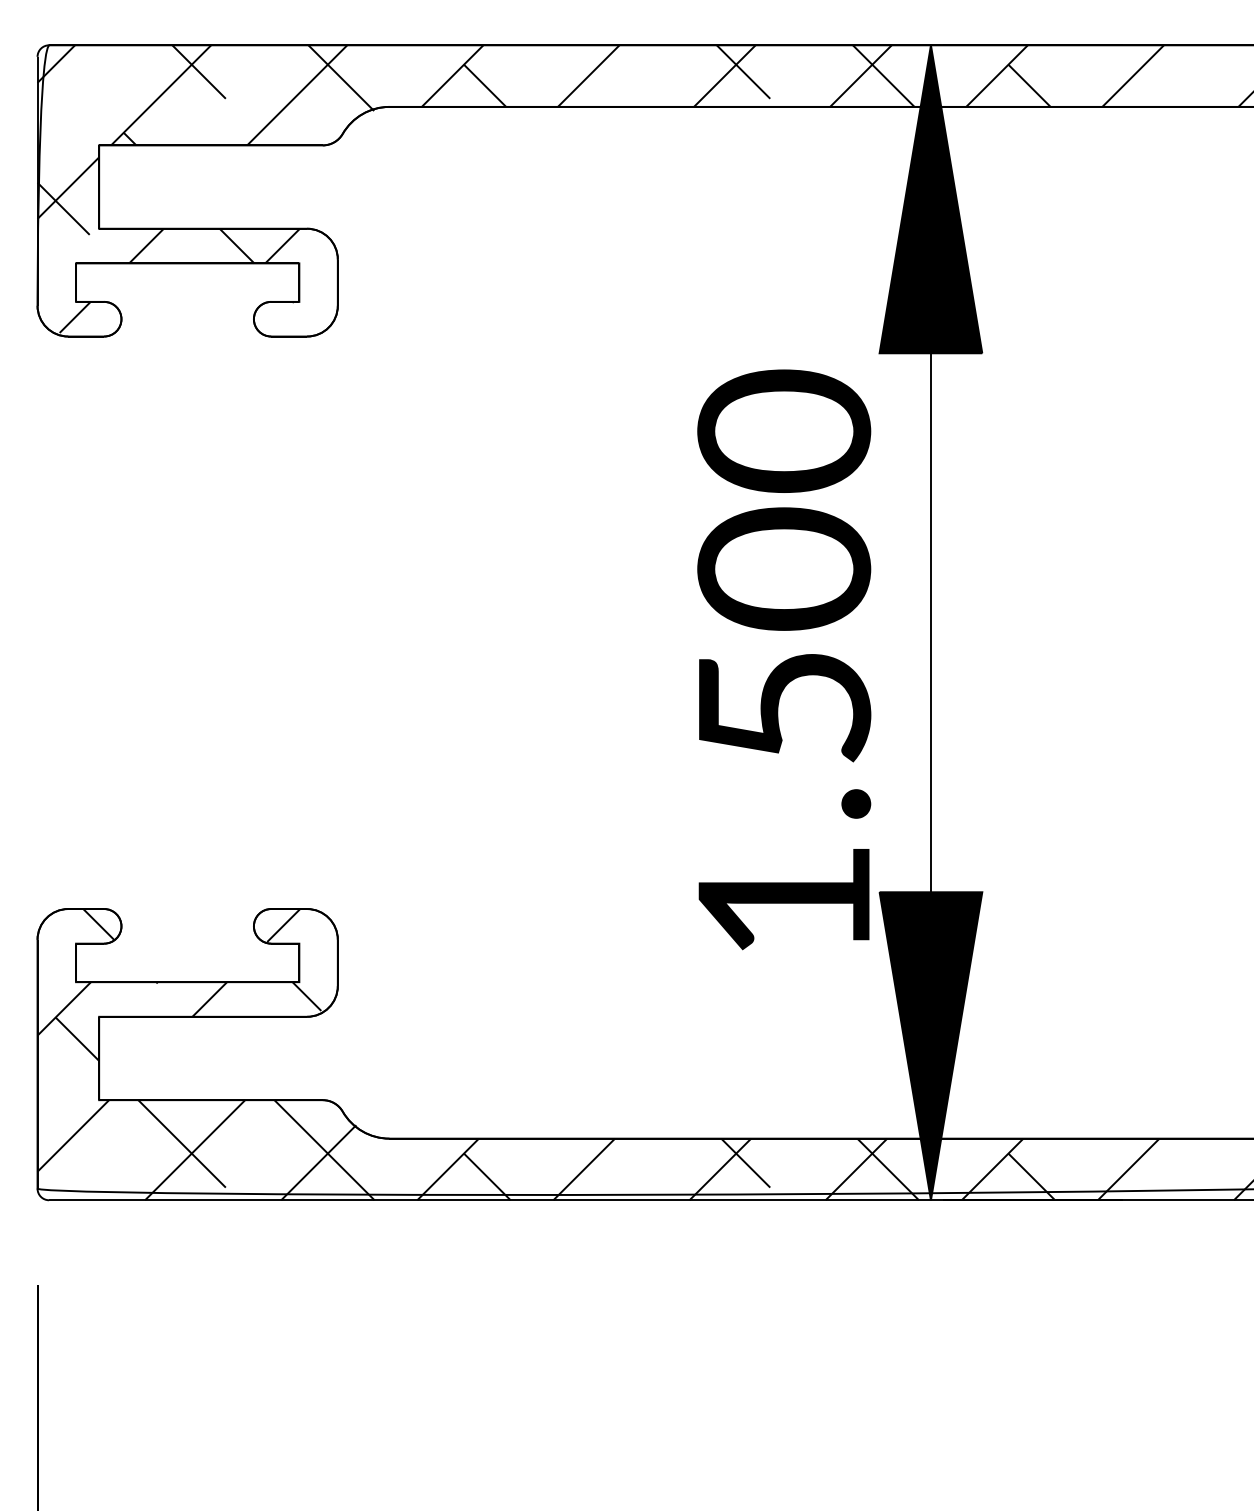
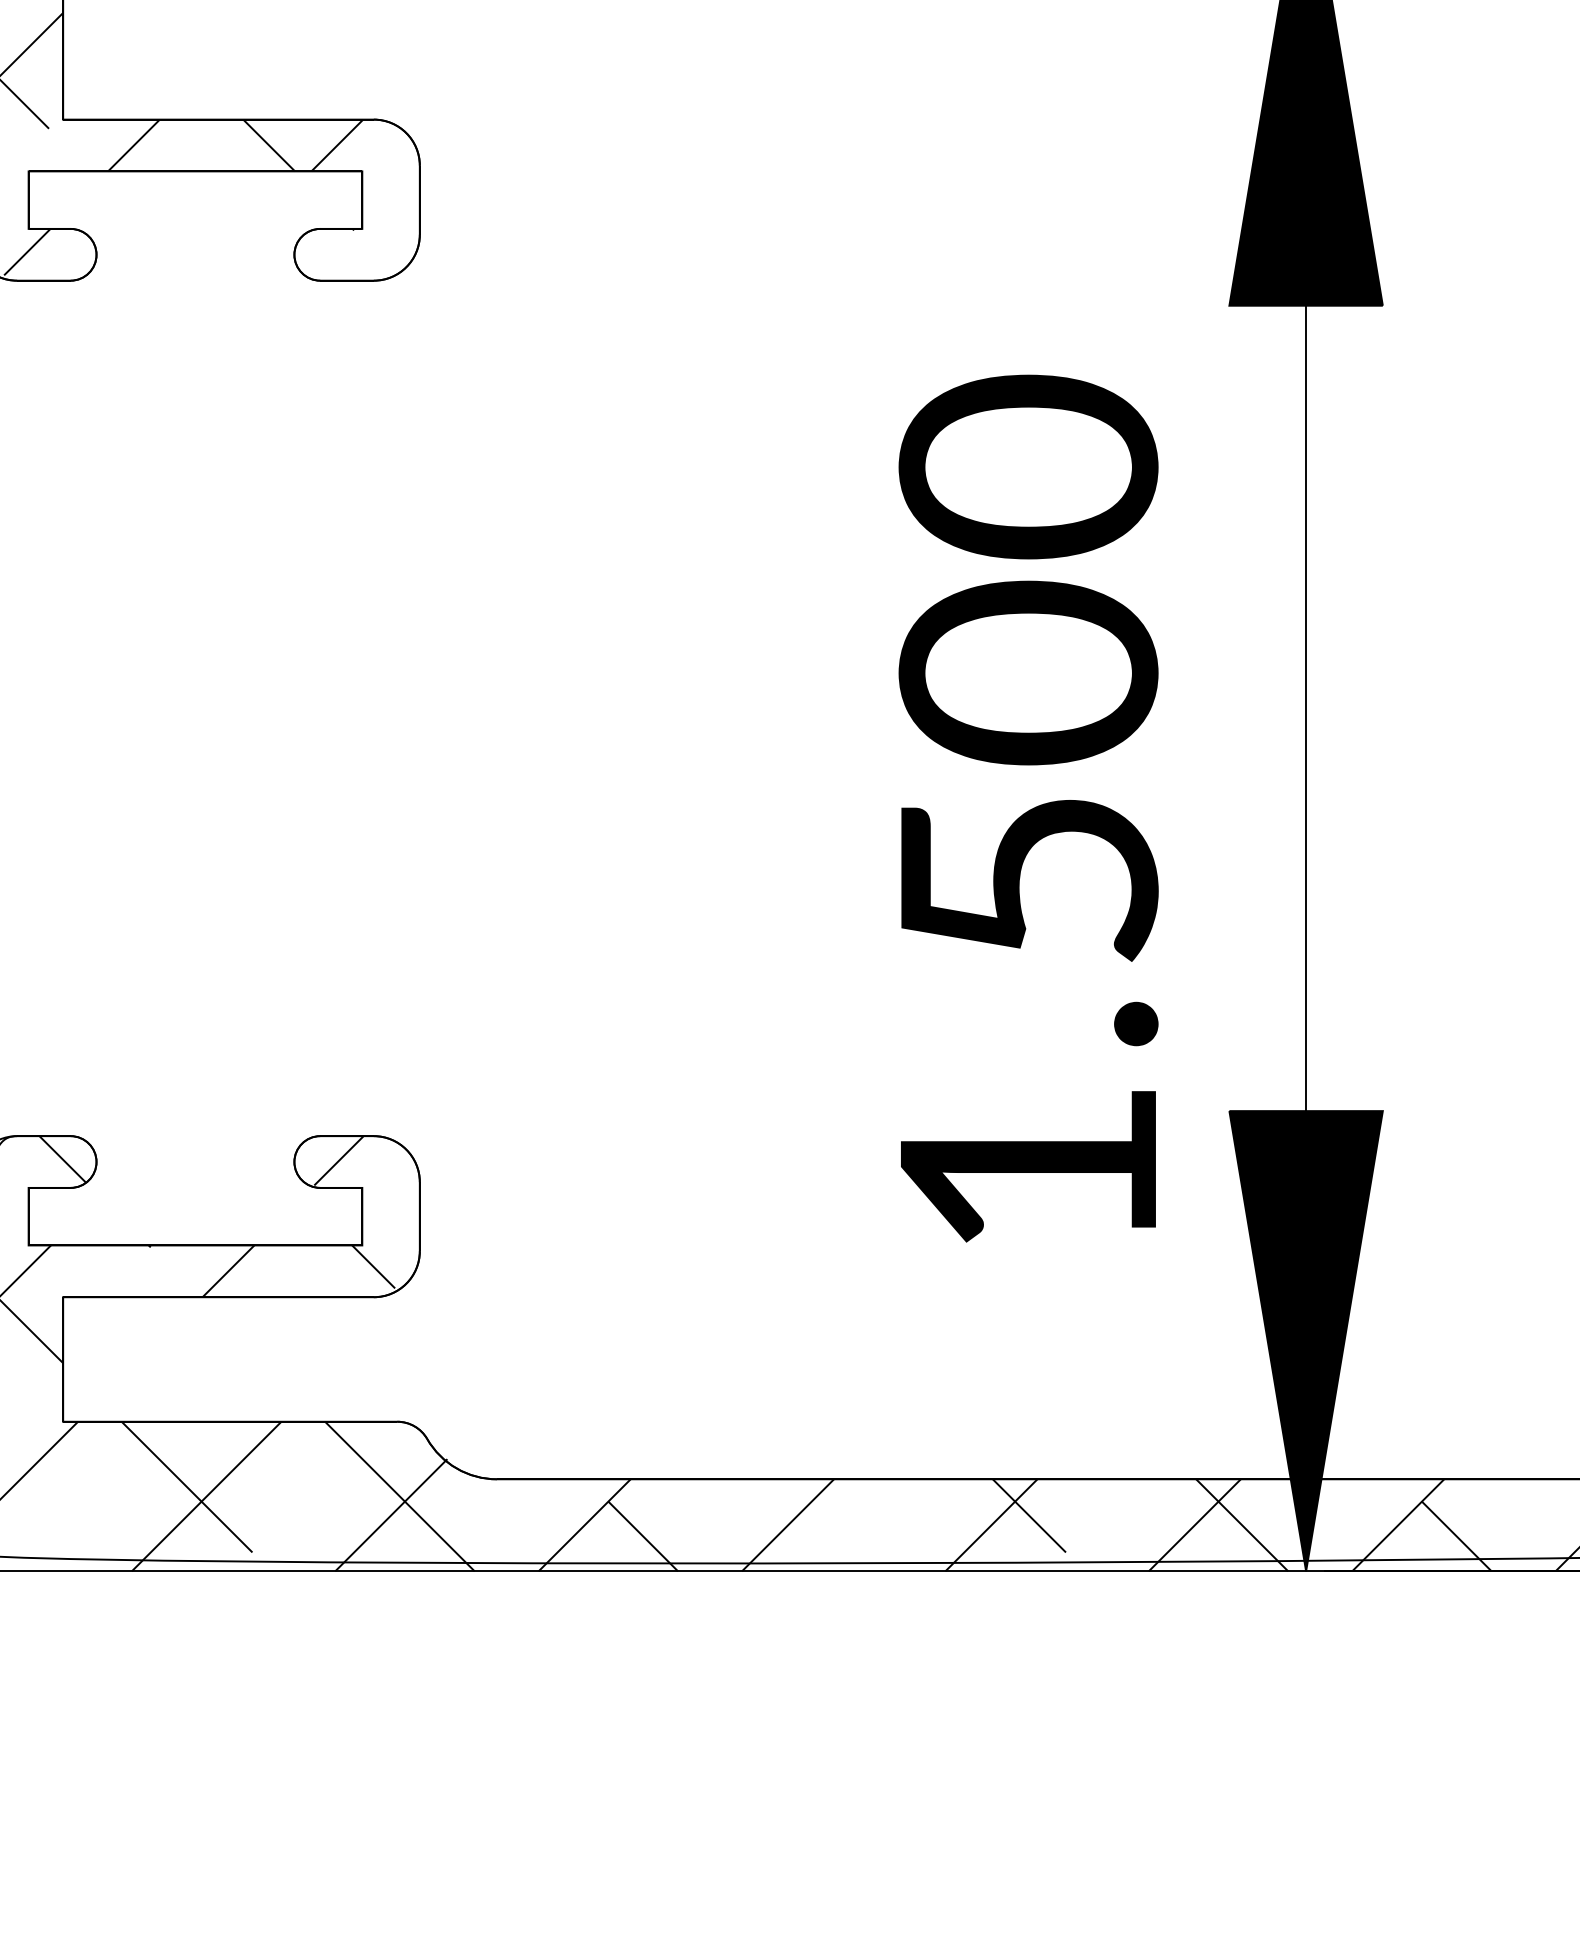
text: (784, 659) -> (1028, 808), moved

